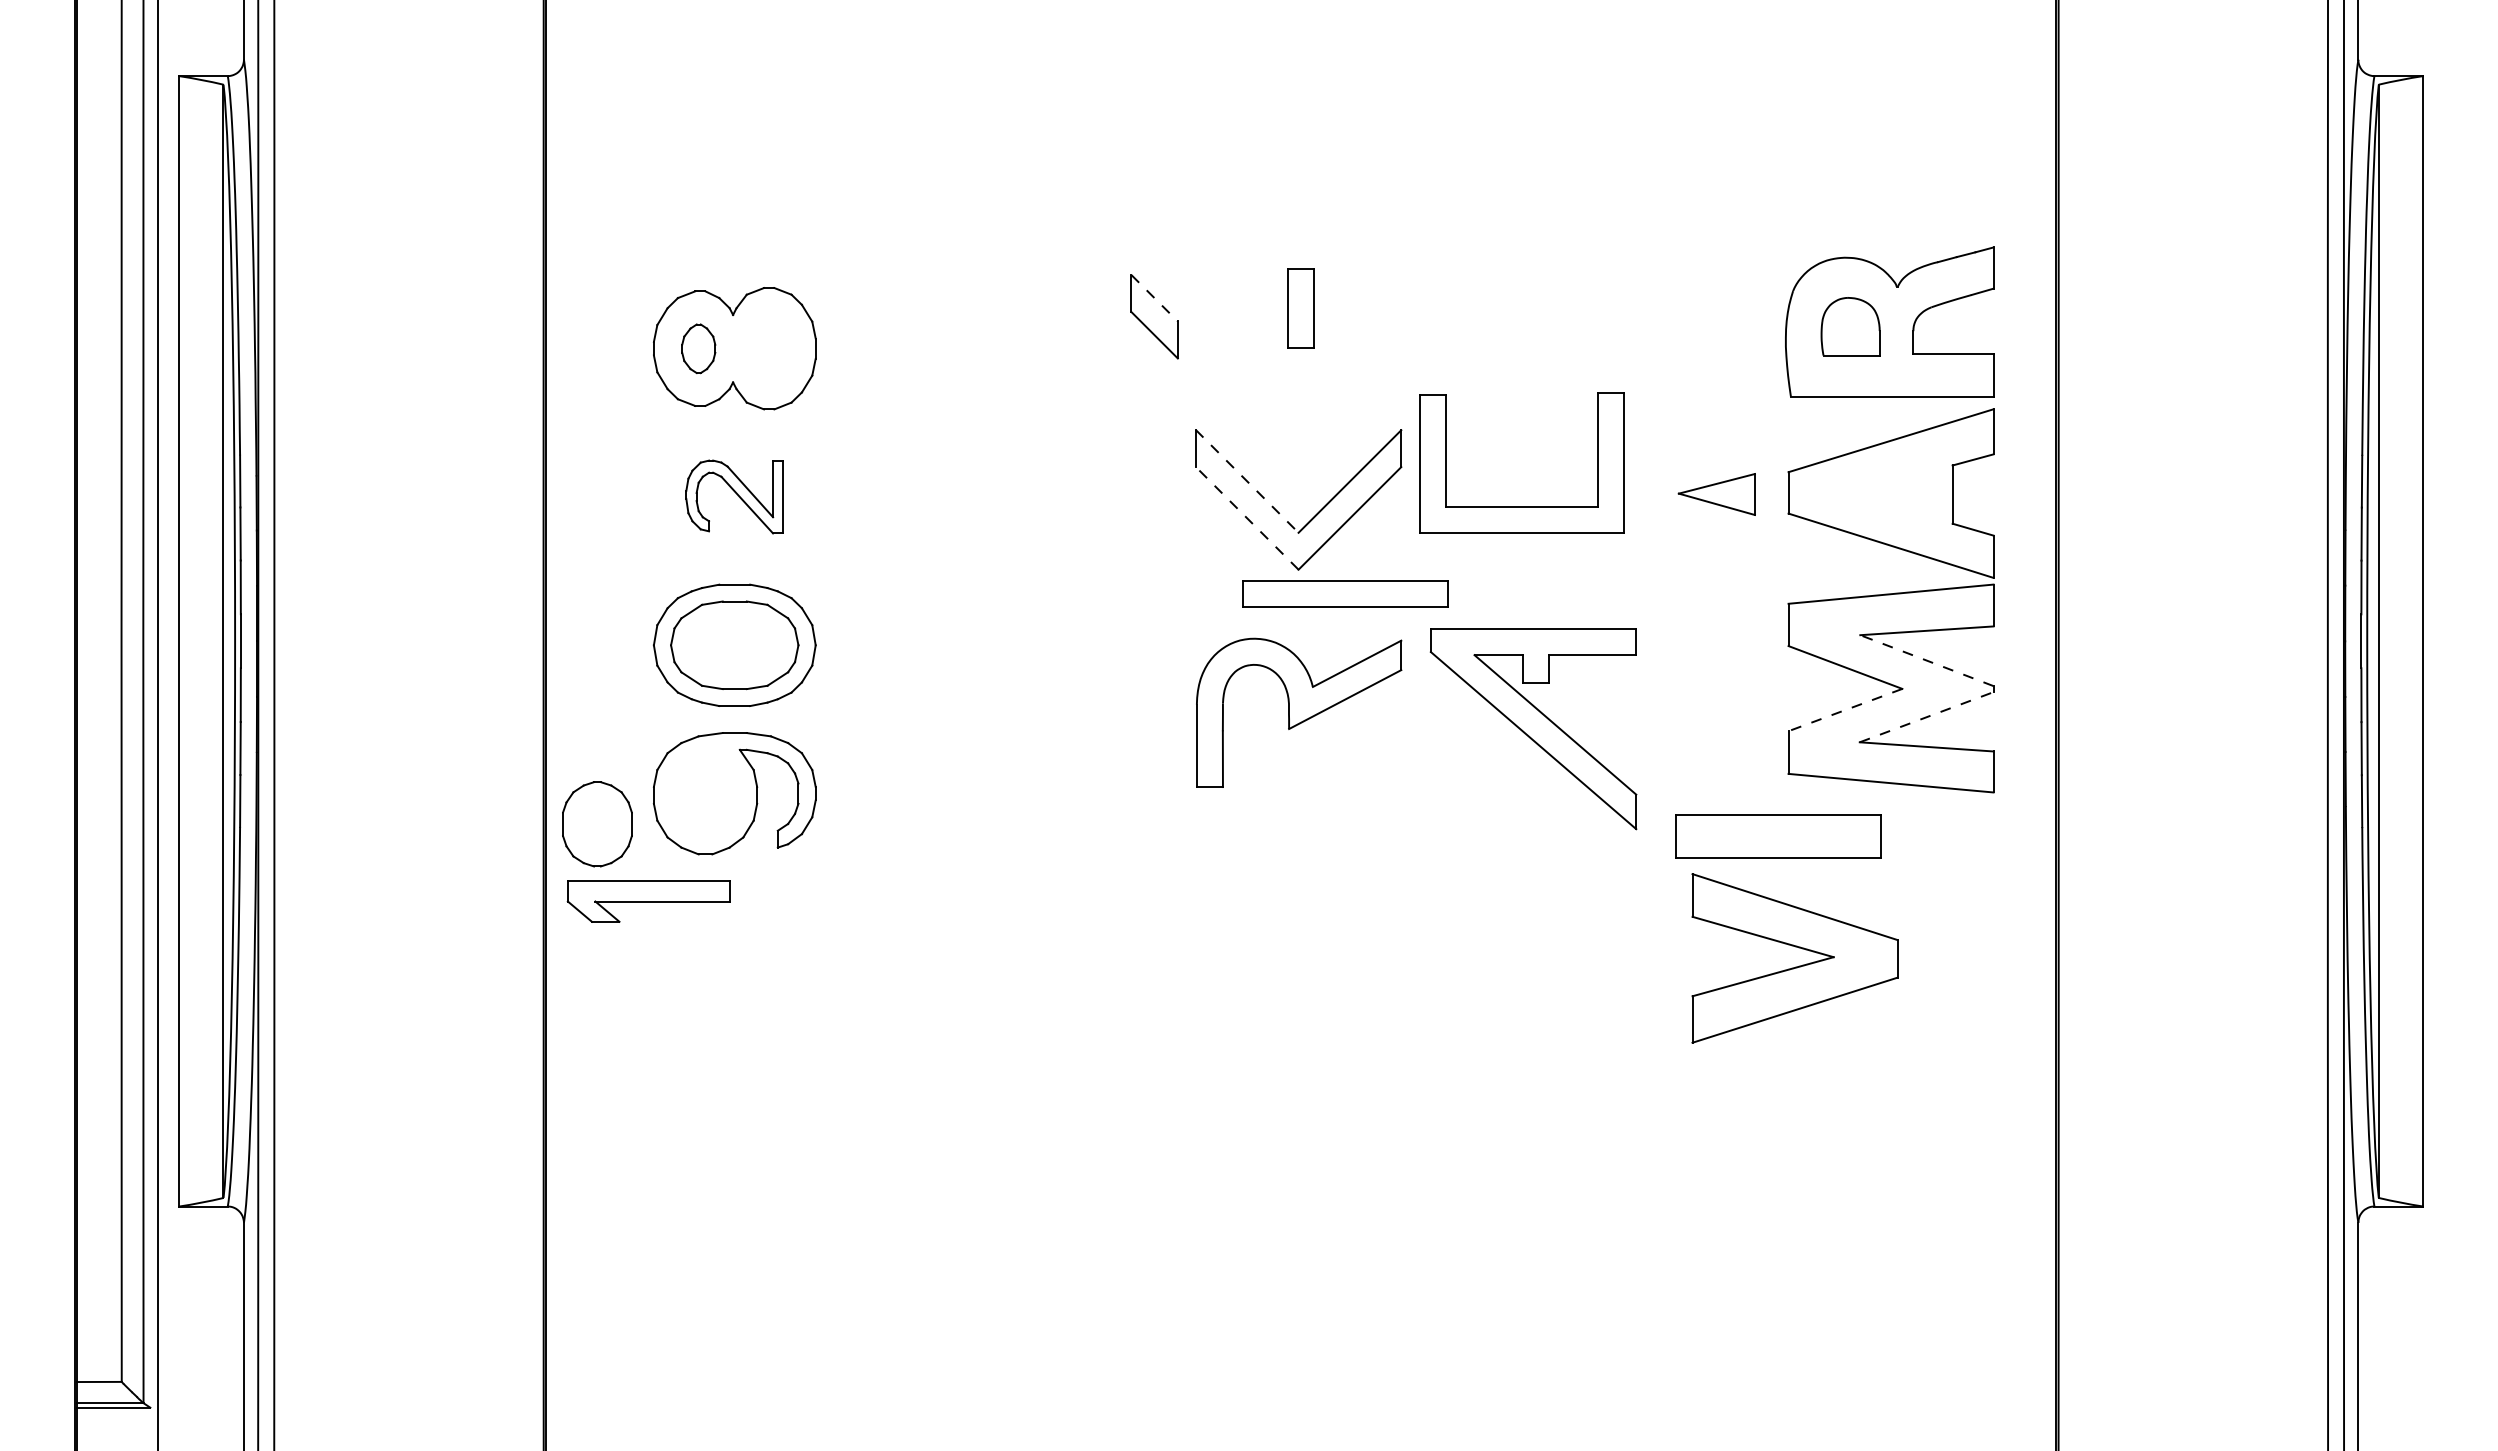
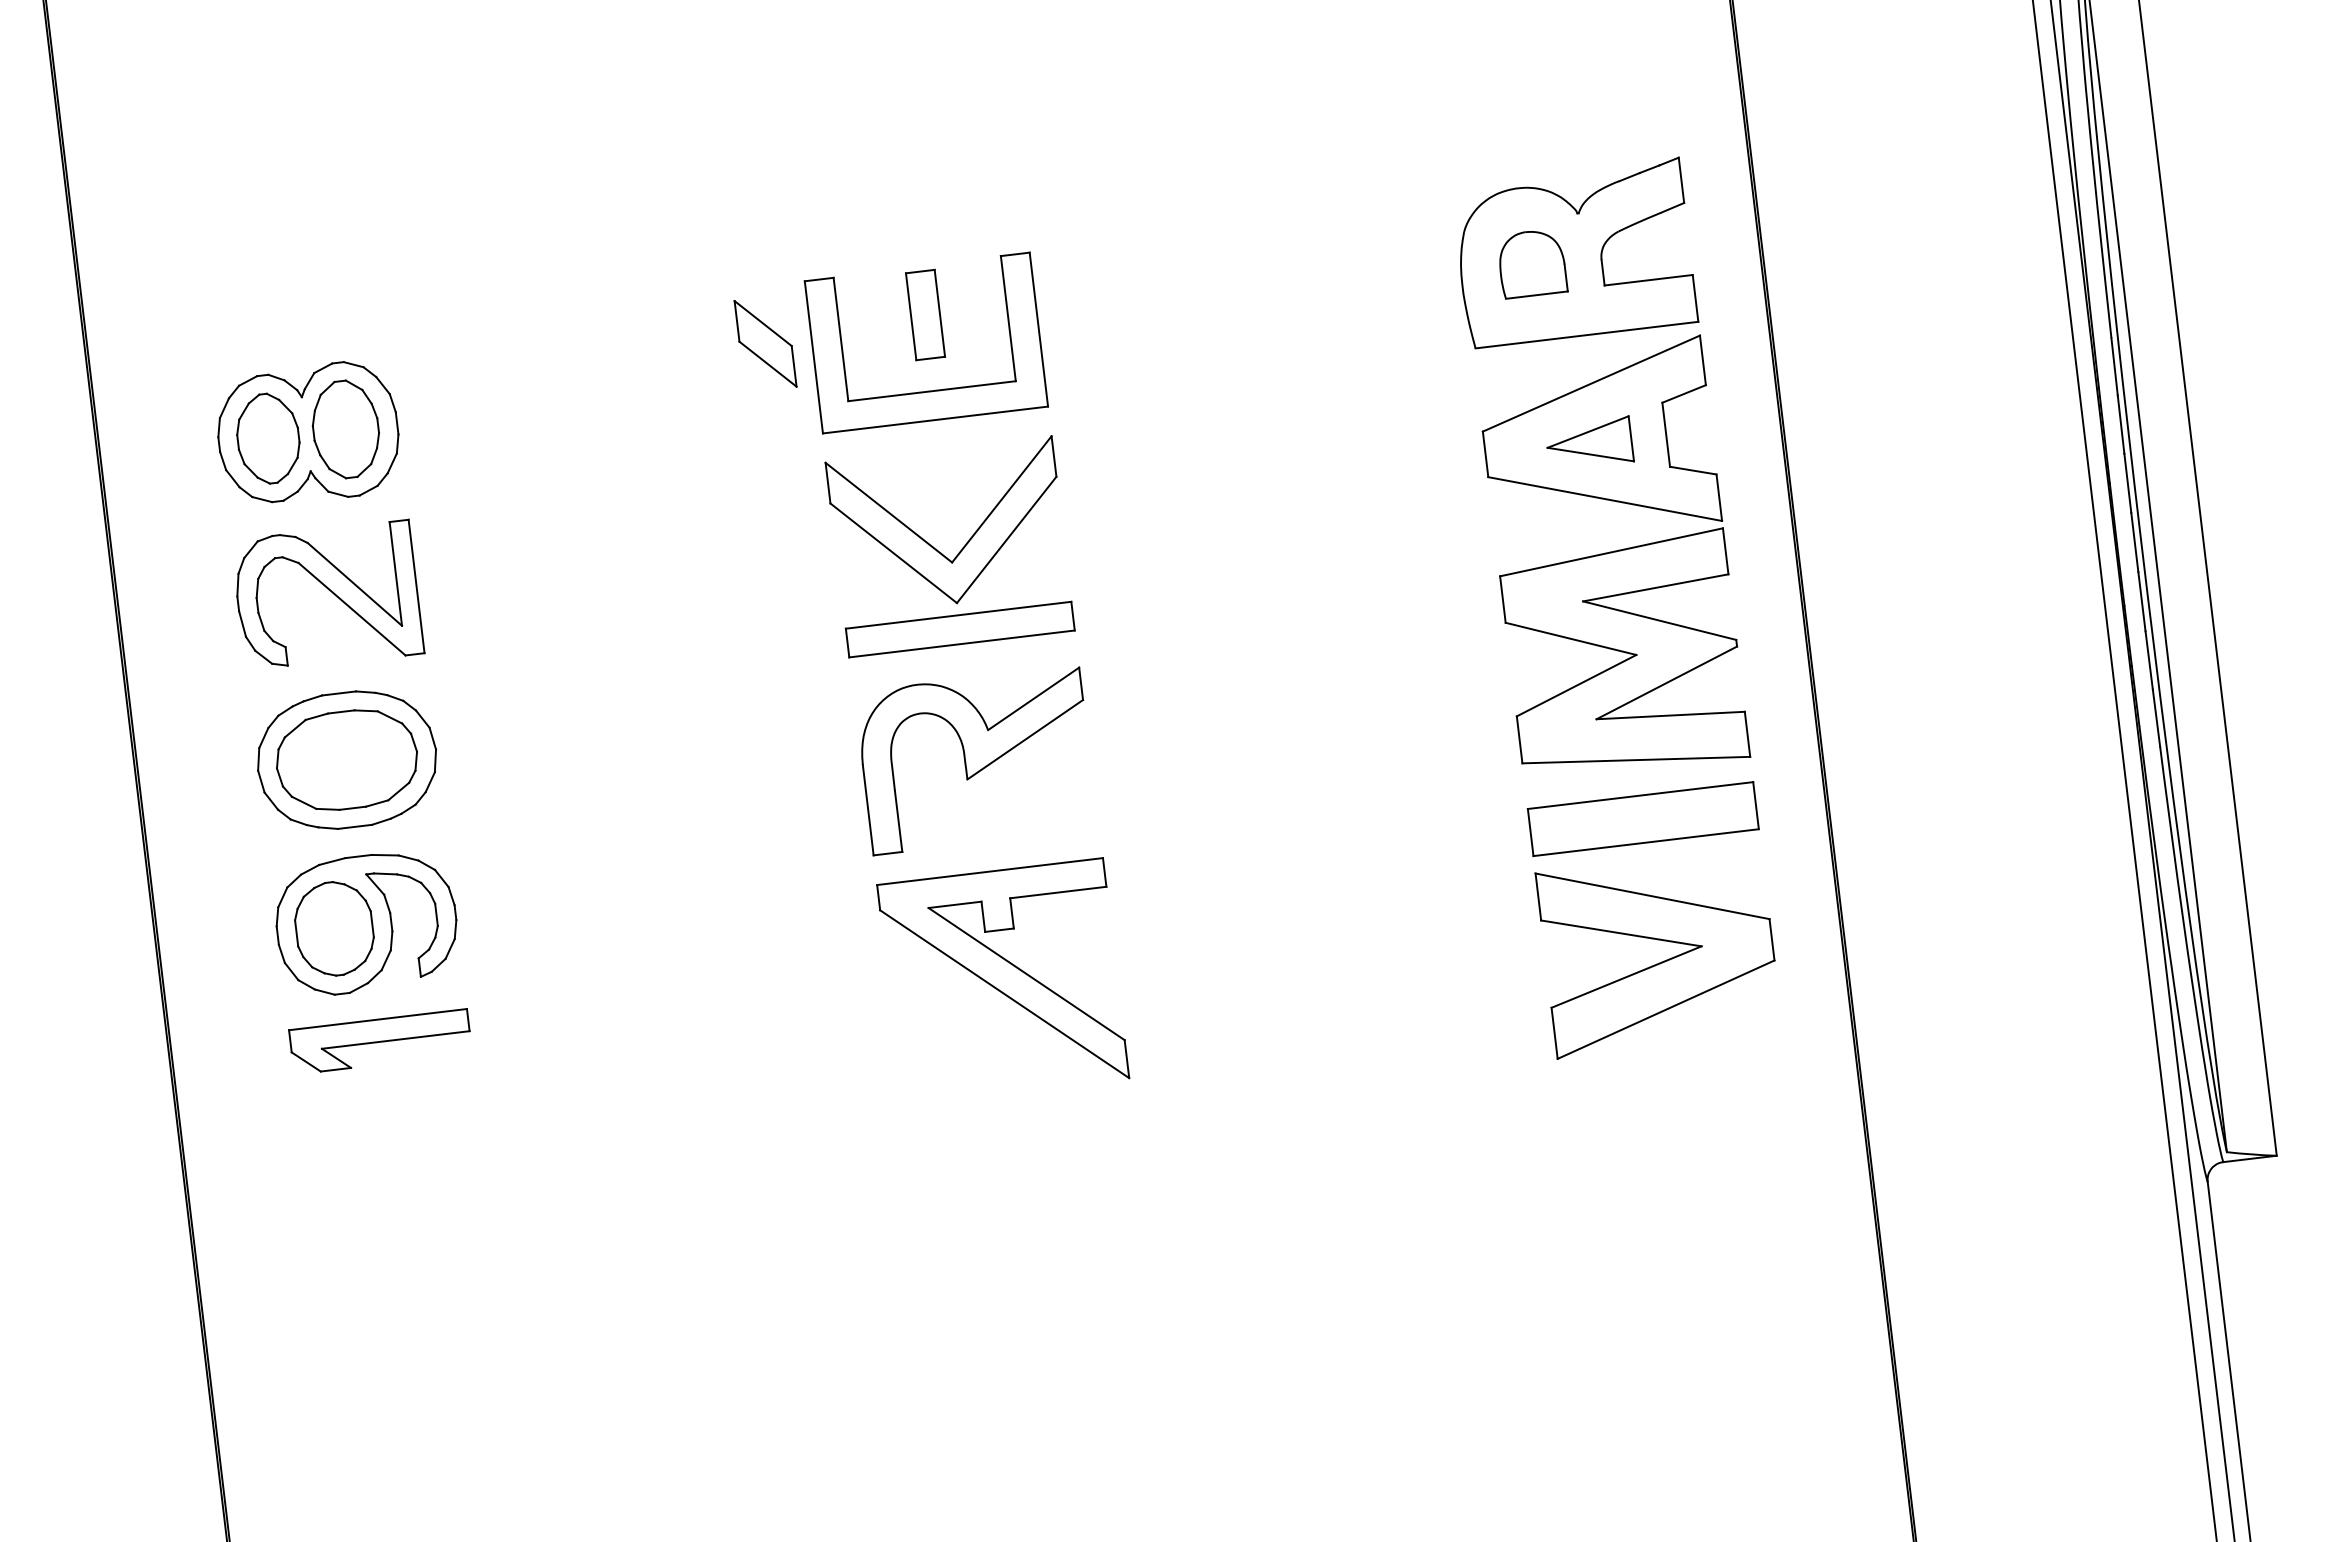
line: (1154, 298) -> (763, 323), dashed -> solid
part: (698, 348) -> (268, 438), size x1.67
part: (768, 348) -> (345, 429), added
line: (1247, 481) -> (889, 512), dashed -> solid
part: (1716, 494) -> (1589, 443), moved
part: (734, 496) -> (327, 596), size x1.67
part: (1521, 506) -> (931, 390), moved
line: (1247, 518) -> (894, 553), dashed -> solid
part: (1345, 593) -> (959, 629), moved
line: (1926, 660) -> (1659, 620), dashed -> solid
line: (1845, 710) -> (1576, 686), dashed -> solid
line: (1927, 717) -> (1667, 683), dashed -> solid
part: (1533, 729) -> (1003, 982), moved
part: (597, 824) -> (334, 929), moved
part: (1778, 836) -> (1643, 818), moved
part: (648, 901) -> (380, 1041), moved
part: (1795, 966) -> (1660, 961), moved

